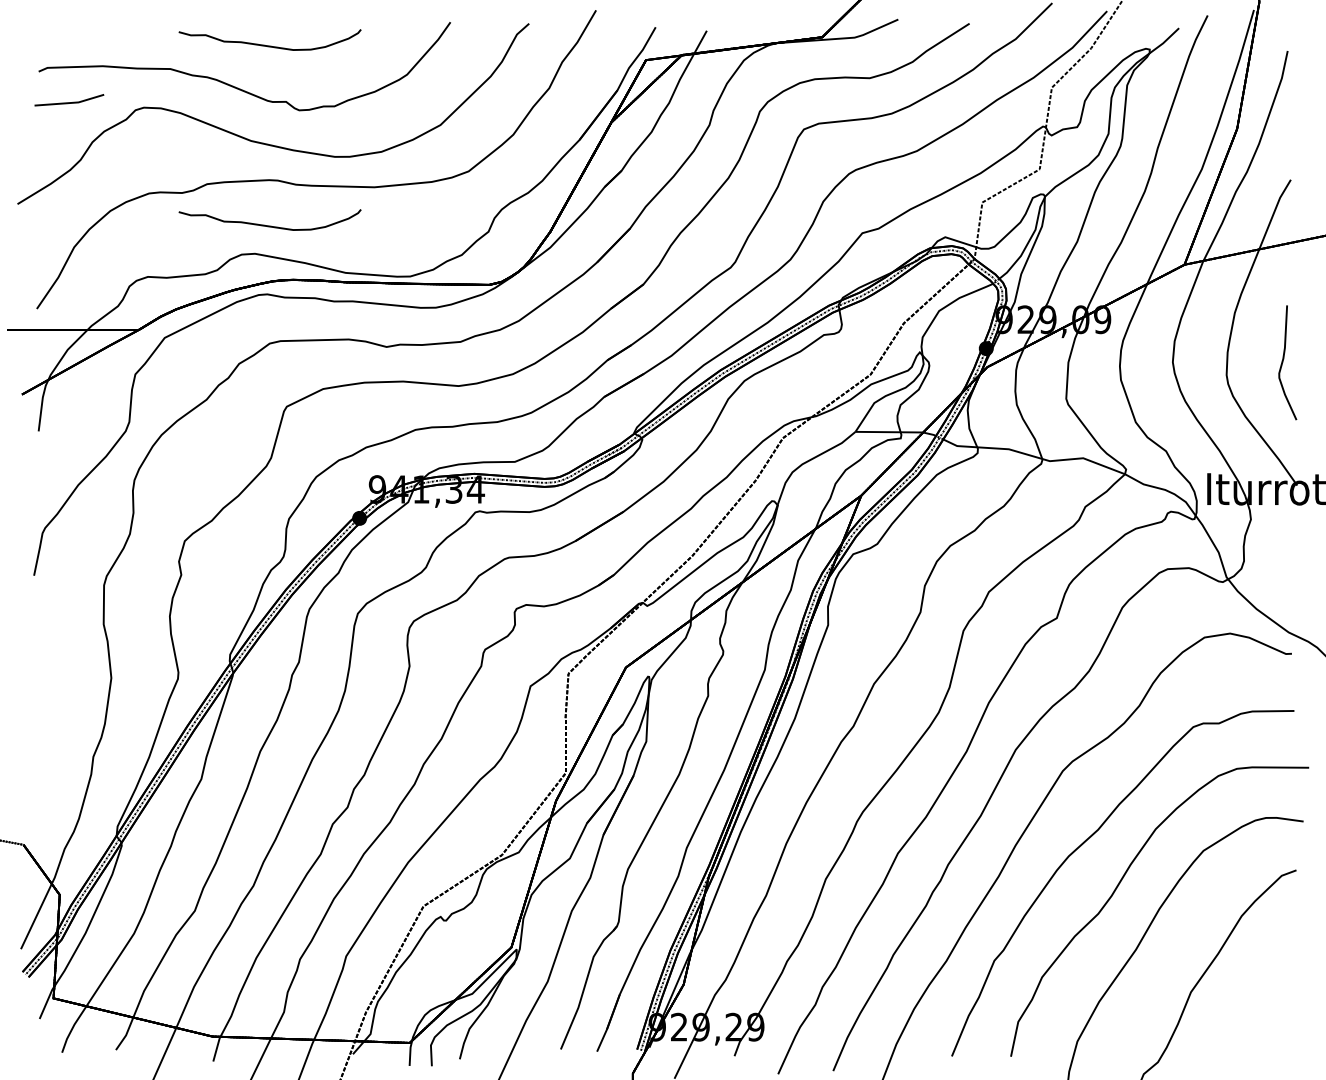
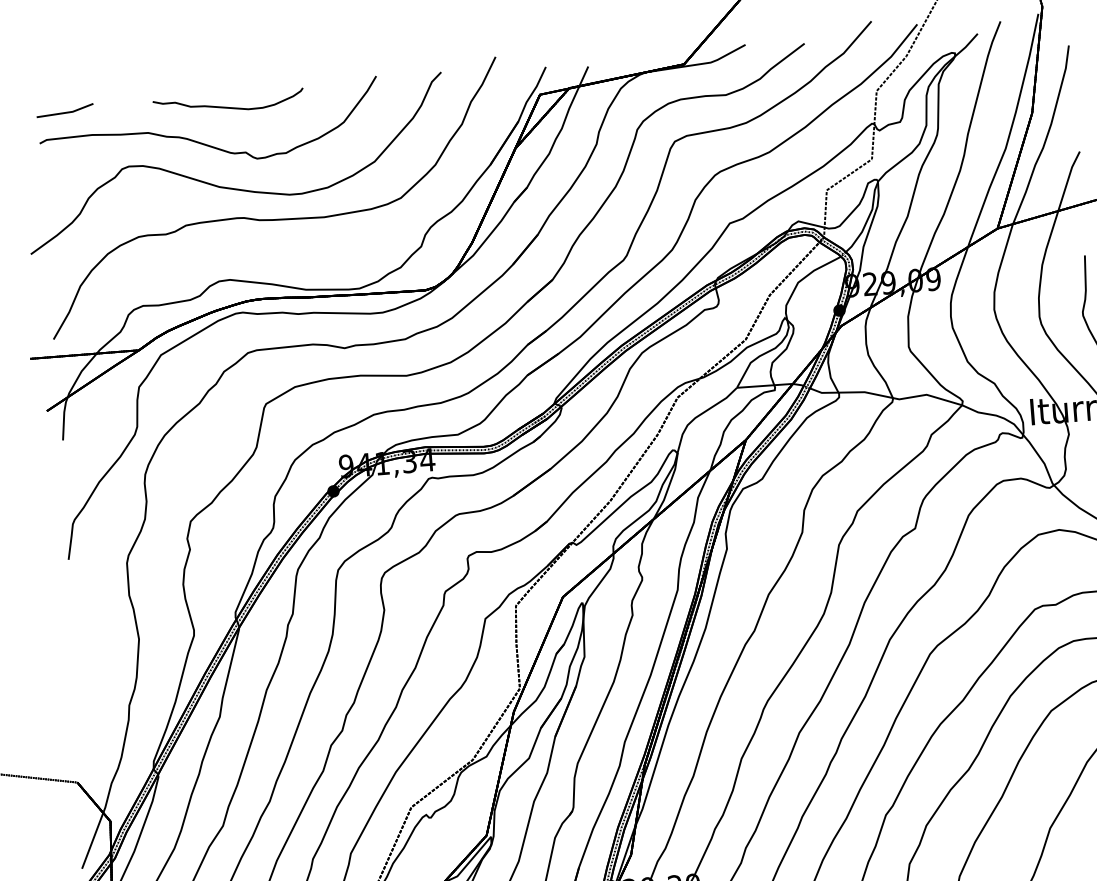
line: (69, 102) -> (65, 112), moved
curve: (269, 225) -> (240, 255), removed

